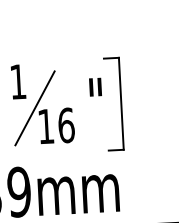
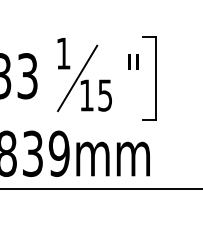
text: (66, 125) -> (105, 95), 16 -> 15

